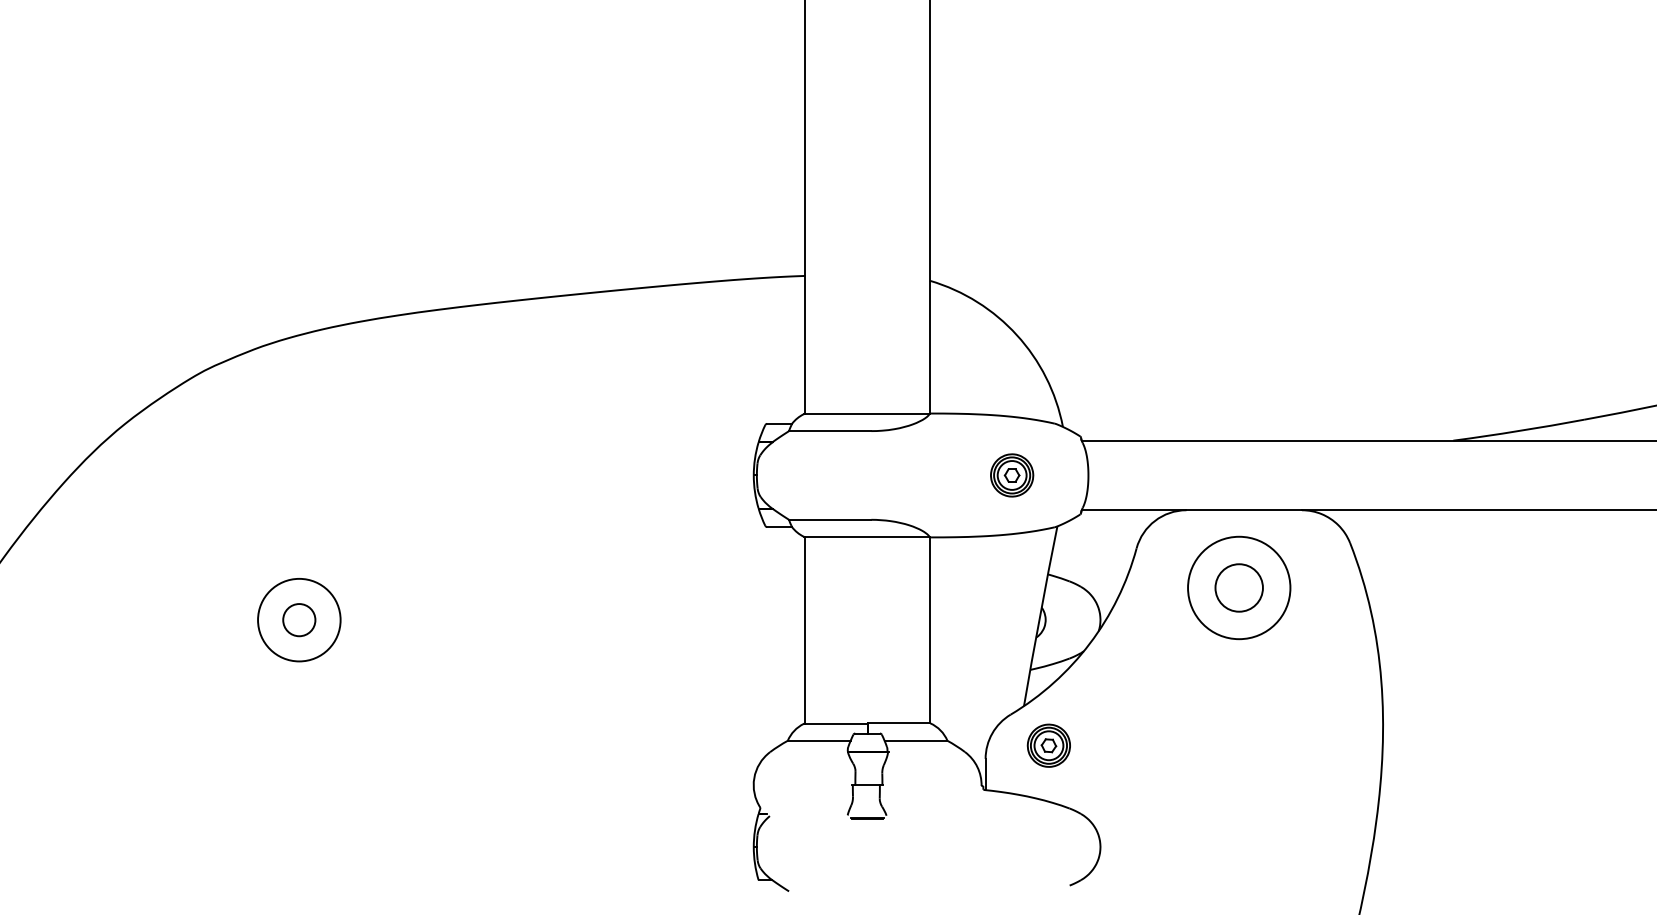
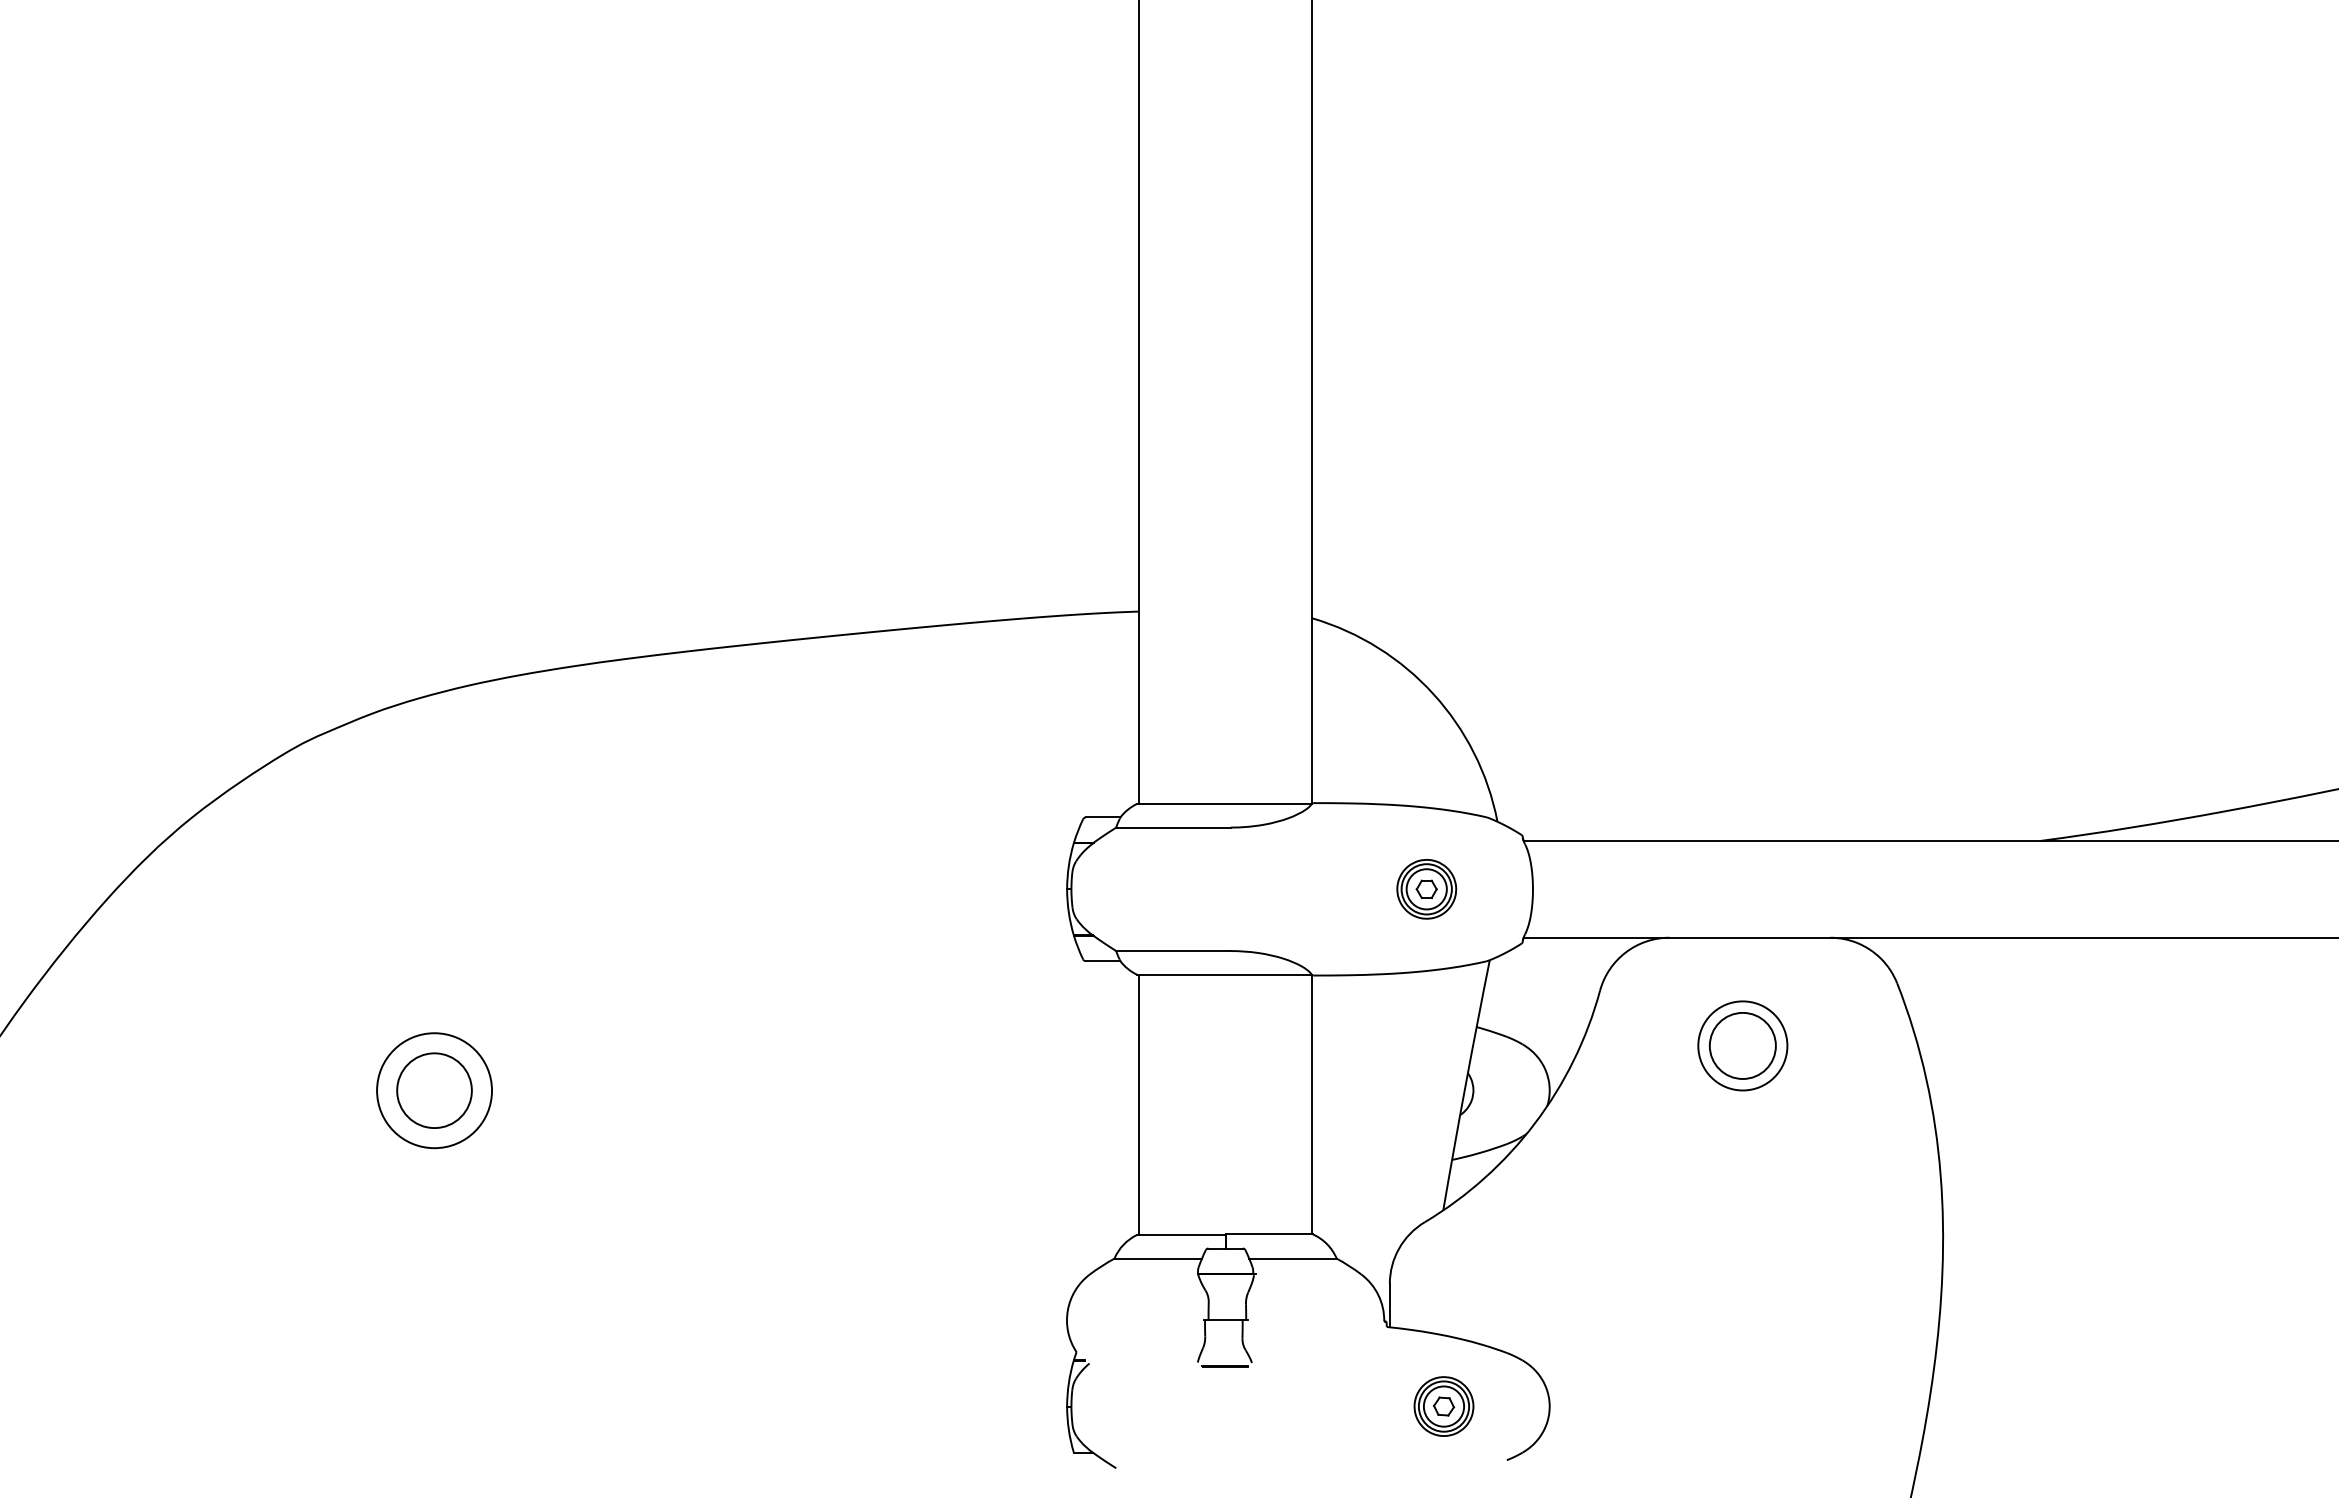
circle: (1238, 587) -> (1742, 1045), size x0.62
circle: (299, 619) -> (434, 1090), size x1.67
part: (1048, 745) -> (1443, 1406), moved

